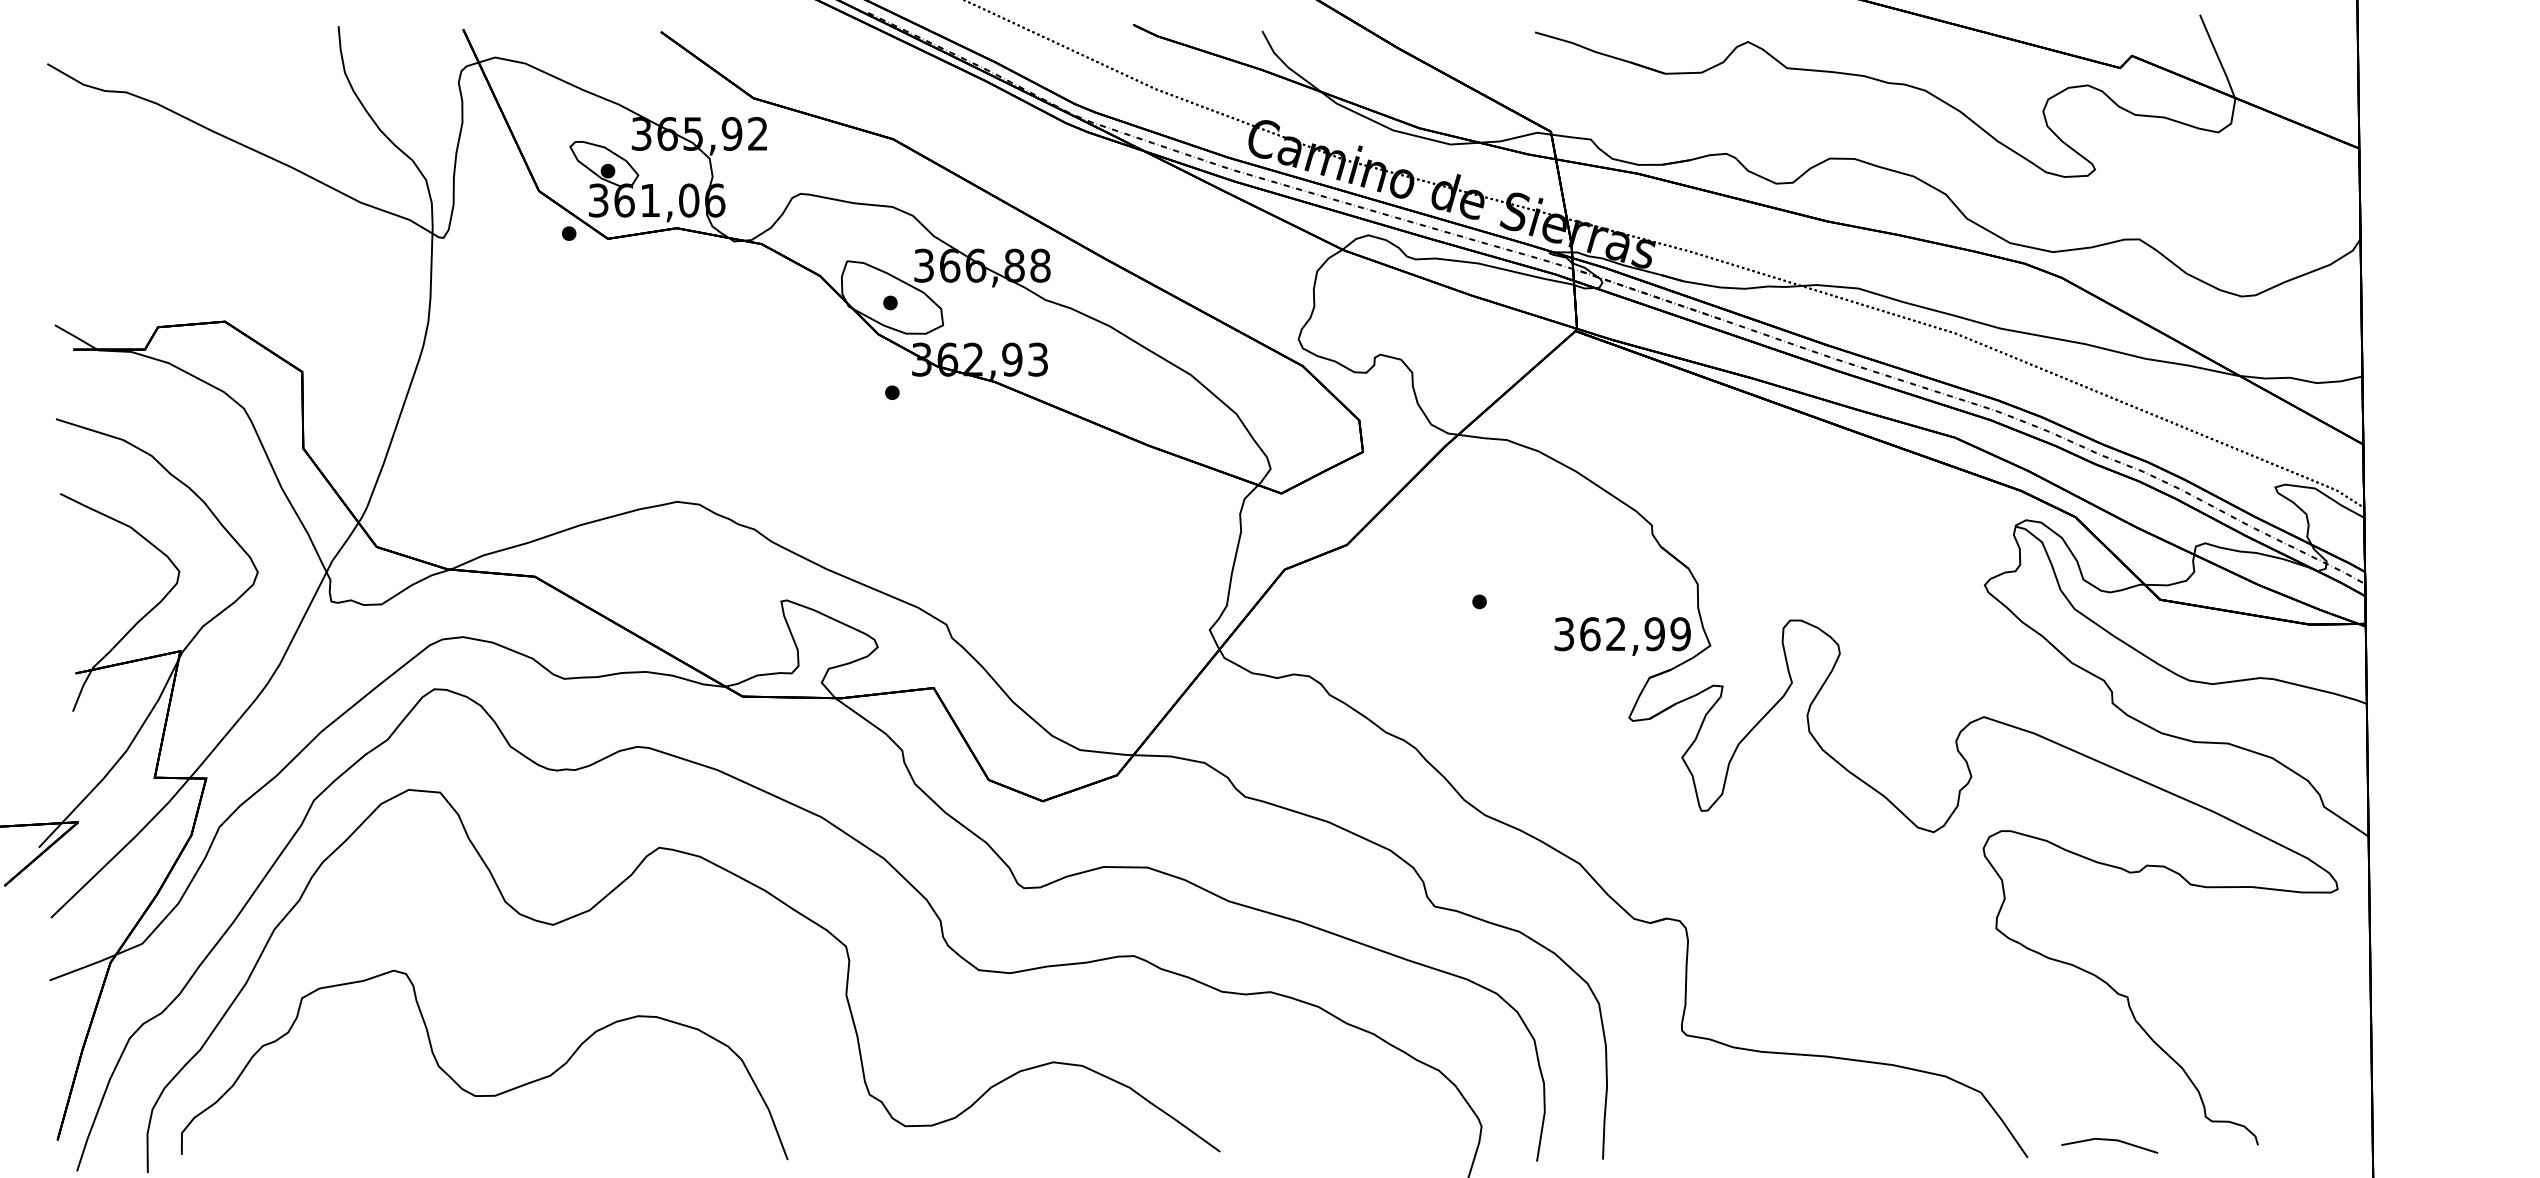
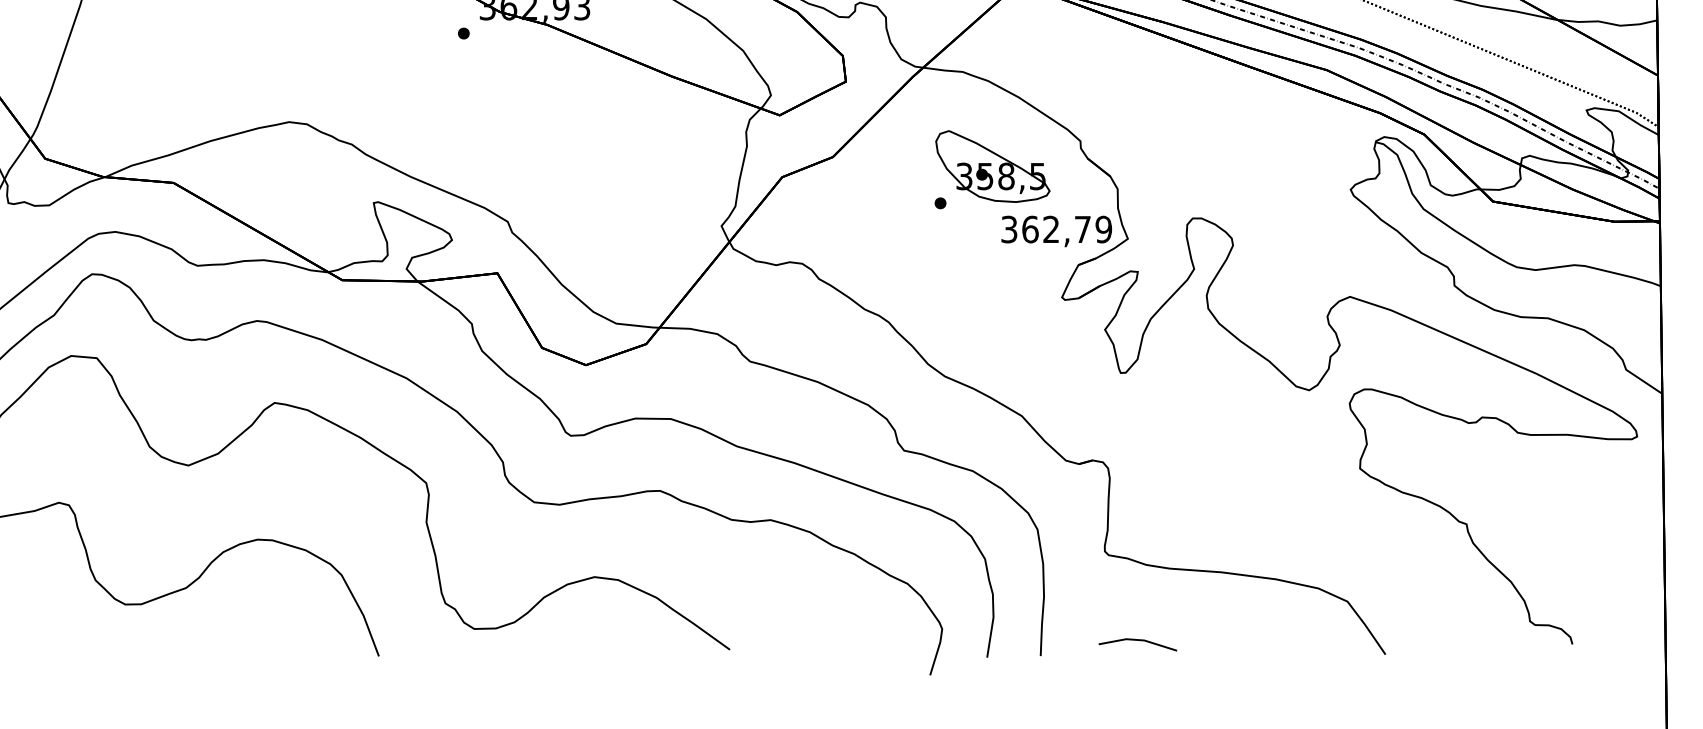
part: (1543, 556) -> (992, 166), added
text: (1654, 634) -> (1082, 229), 362,99 -> 362,79
line: (2109, 1140) -> (1137, 640), moved

